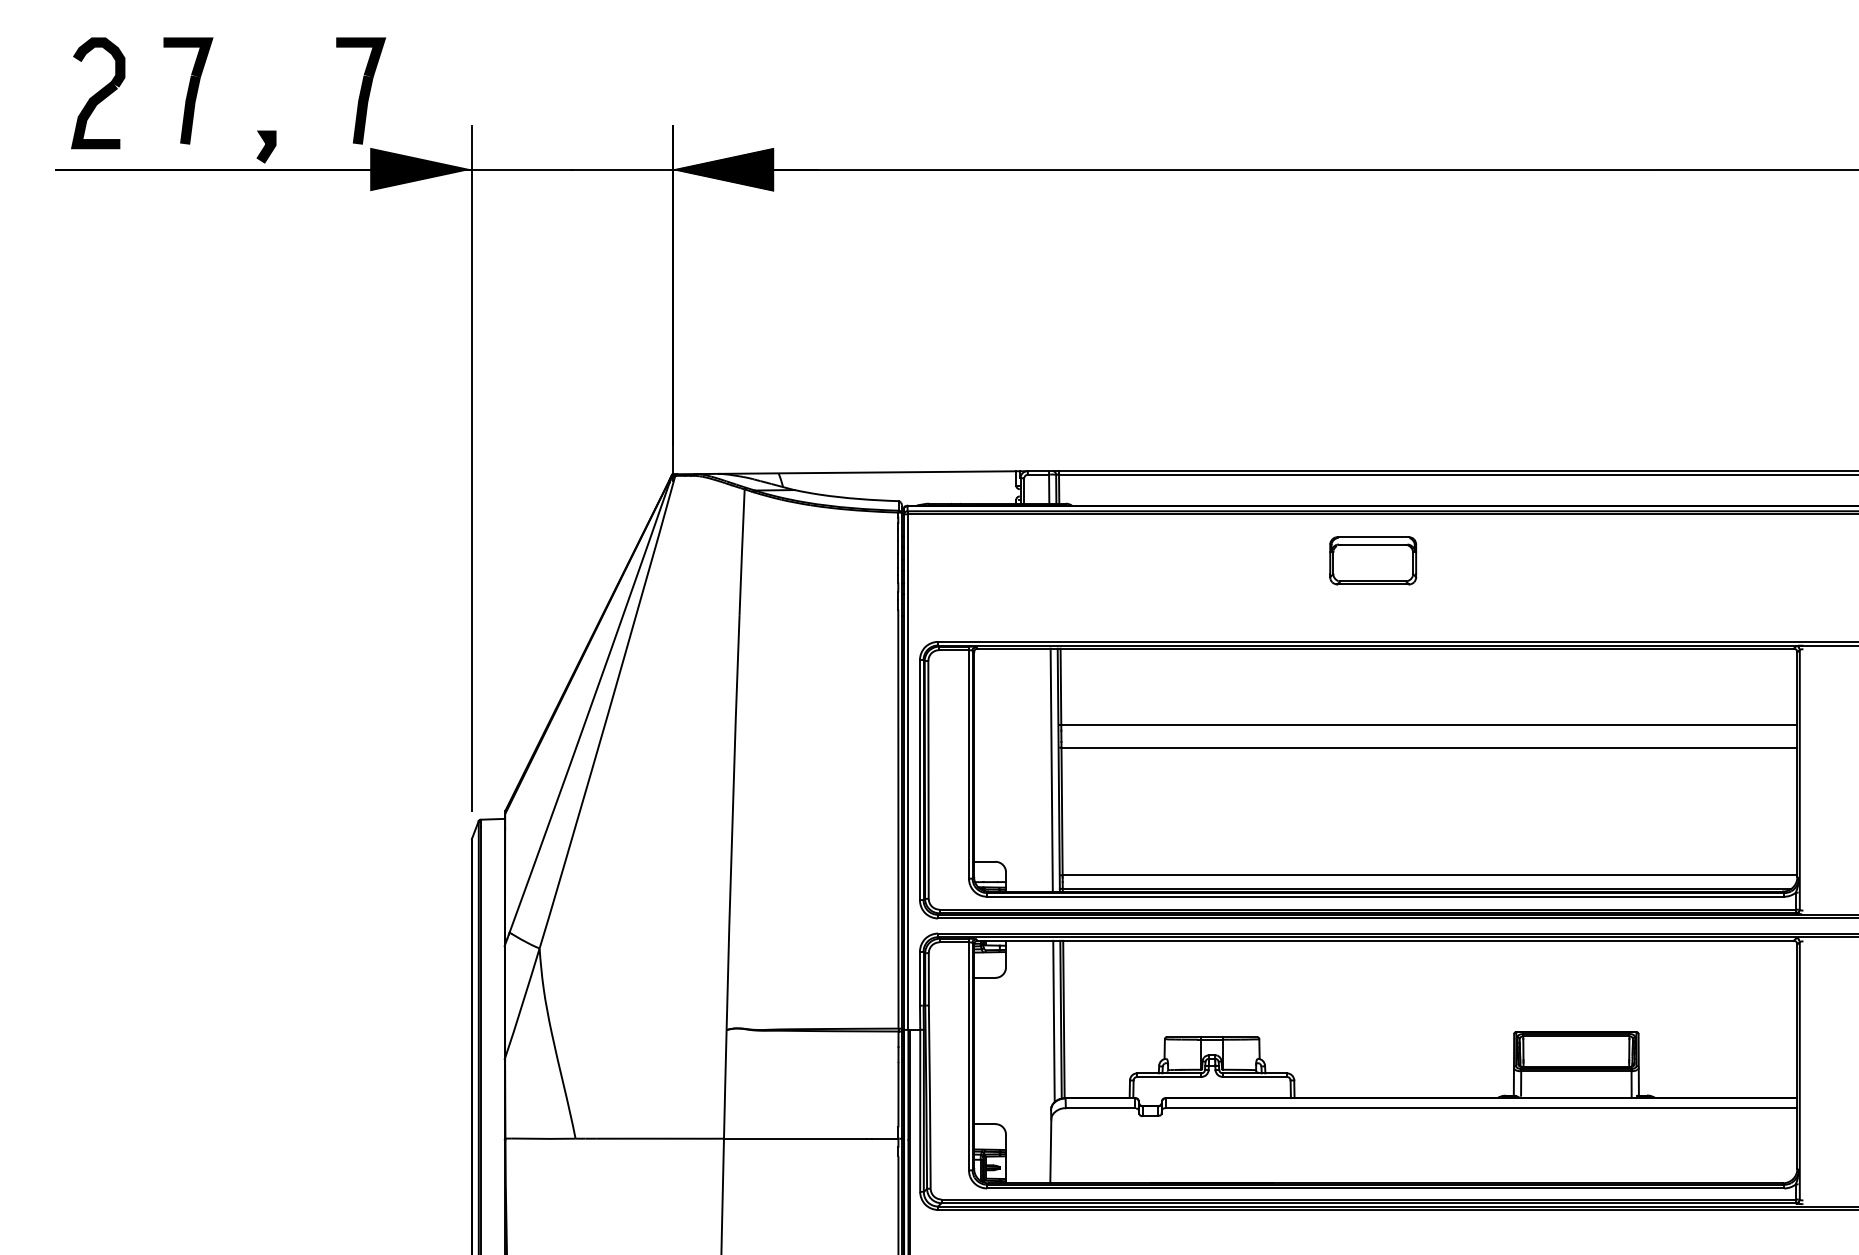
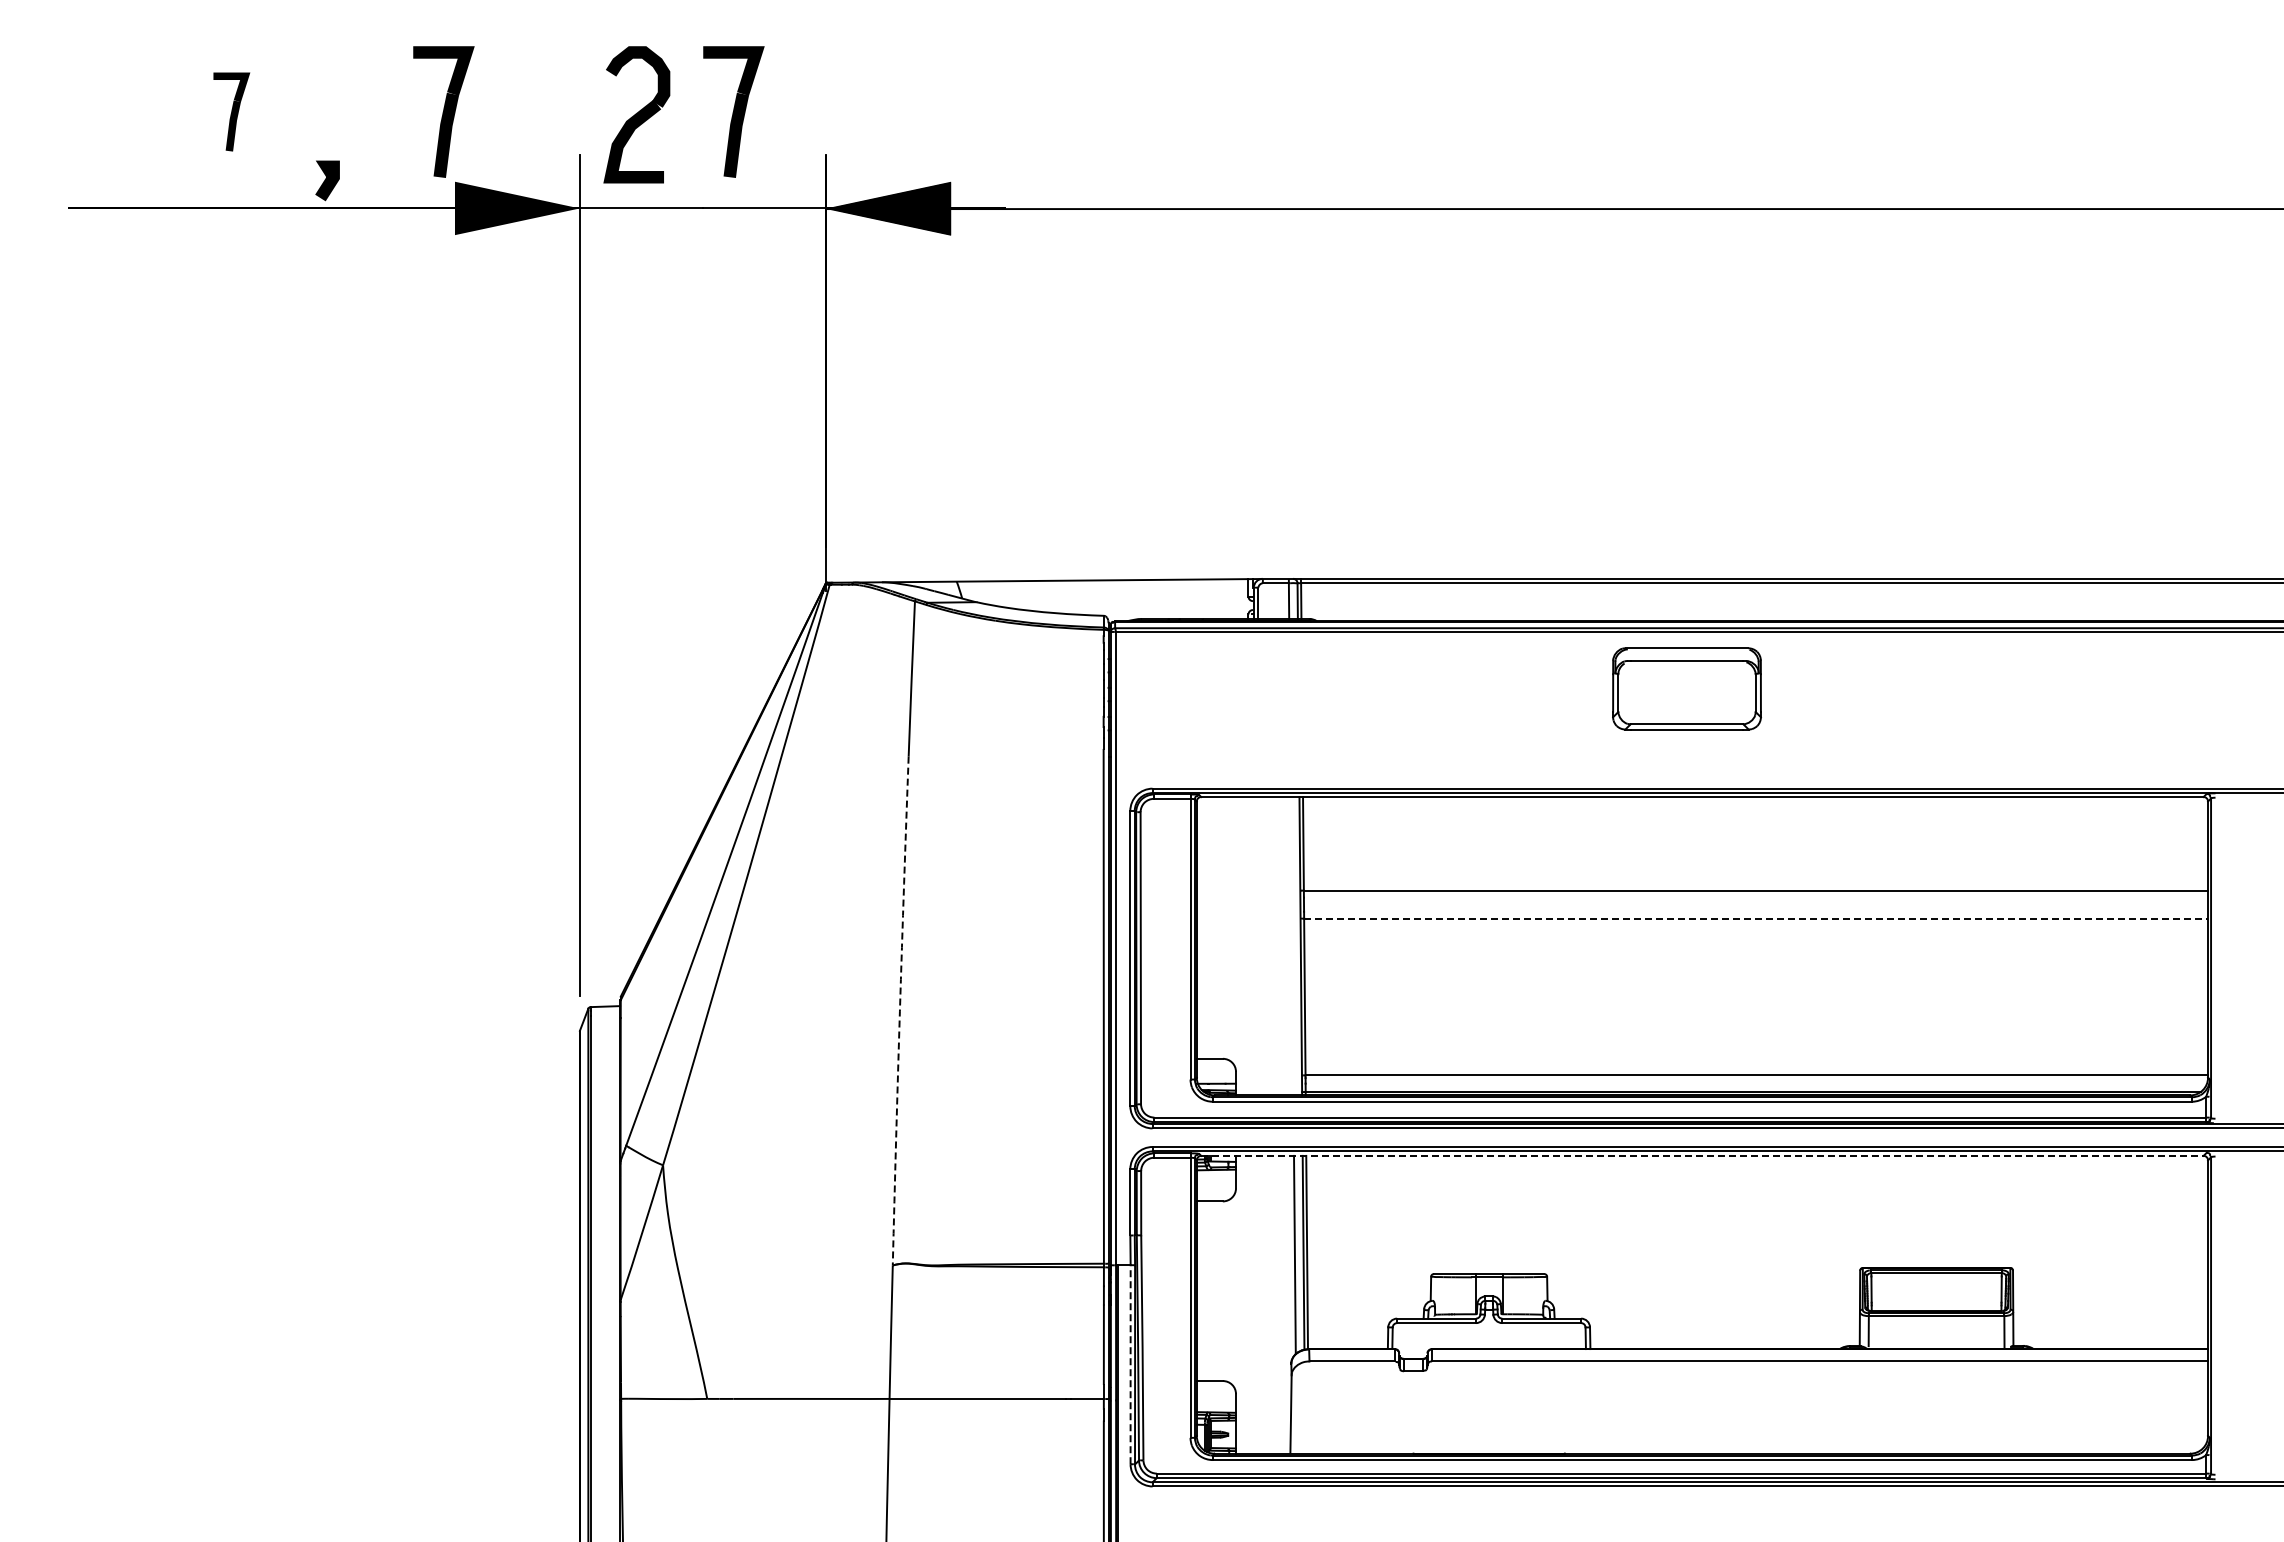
part: (188, 90) -> (231, 111), size x0.6
part: (596, 90) -> (733, 111), added
part: (97, 93) -> (636, 114), moved
part: (1372, 561) -> (1686, 689), size x1.4
line: (1429, 747) -> (1756, 918), solid -> dashed
line: (1051, 770) -> (1291, 946), removed
arc: (732, 823) -> (899, 1011), solid -> dashed
line: (1385, 940) -> (1702, 1155), solid -> dashed
line: (920, 1110) -> (1130, 1364), solid -> dashed

